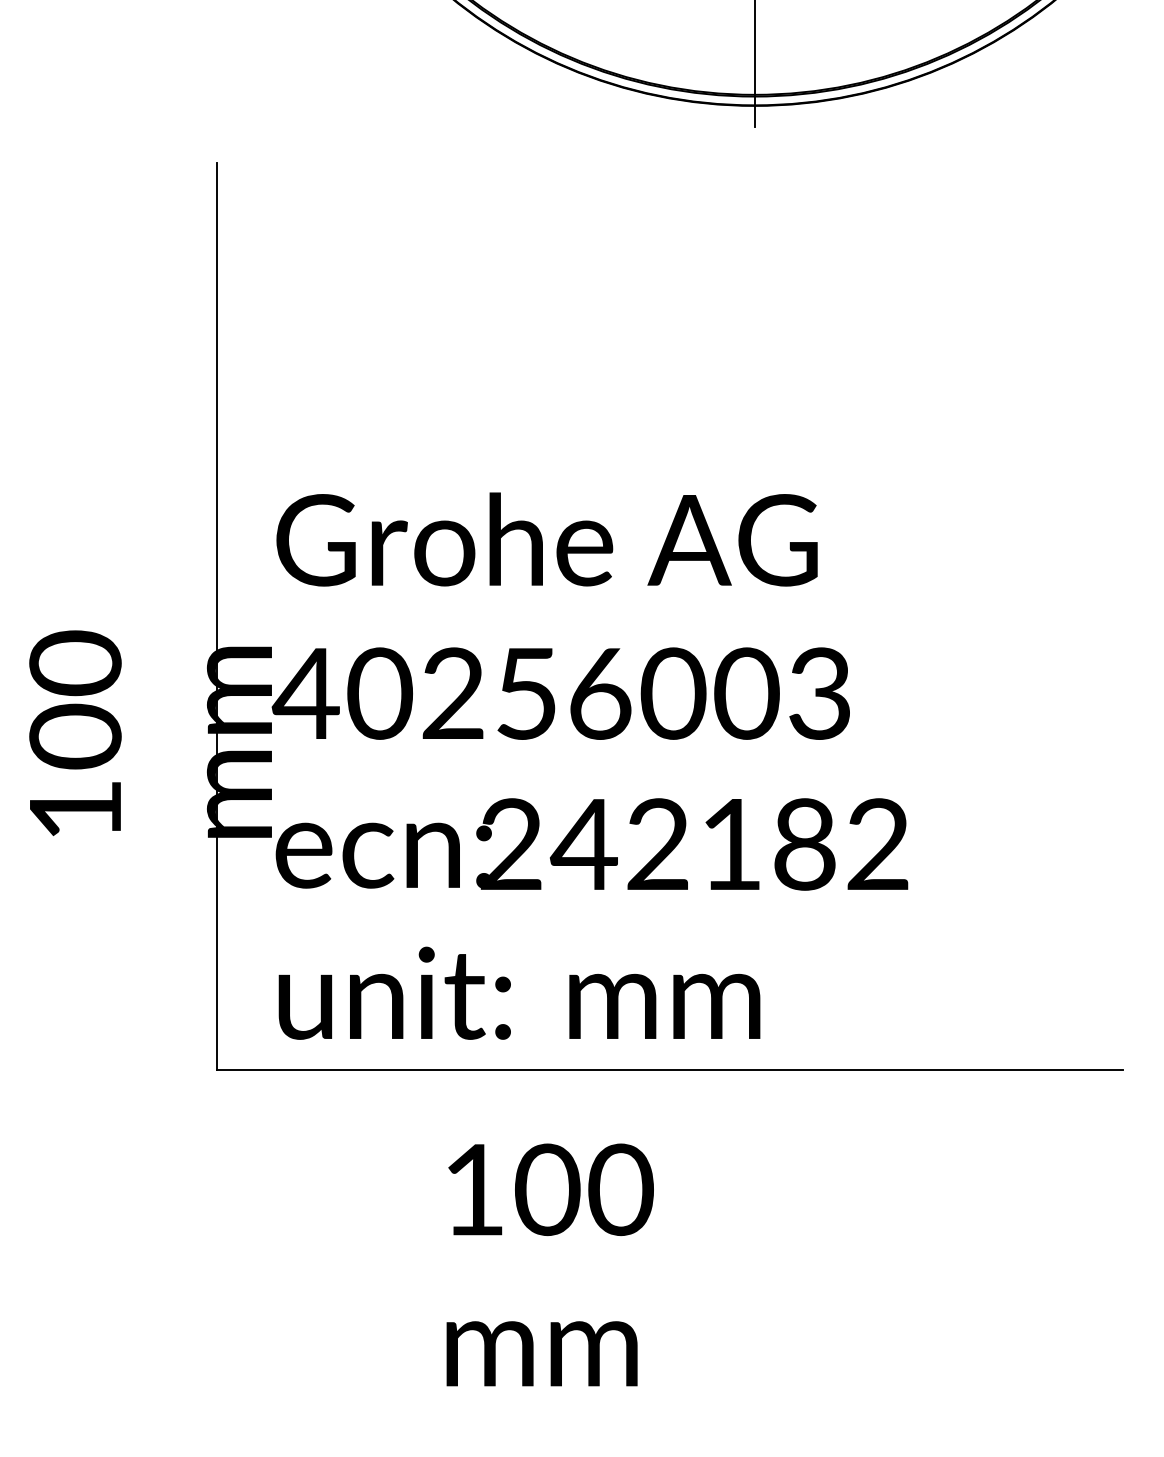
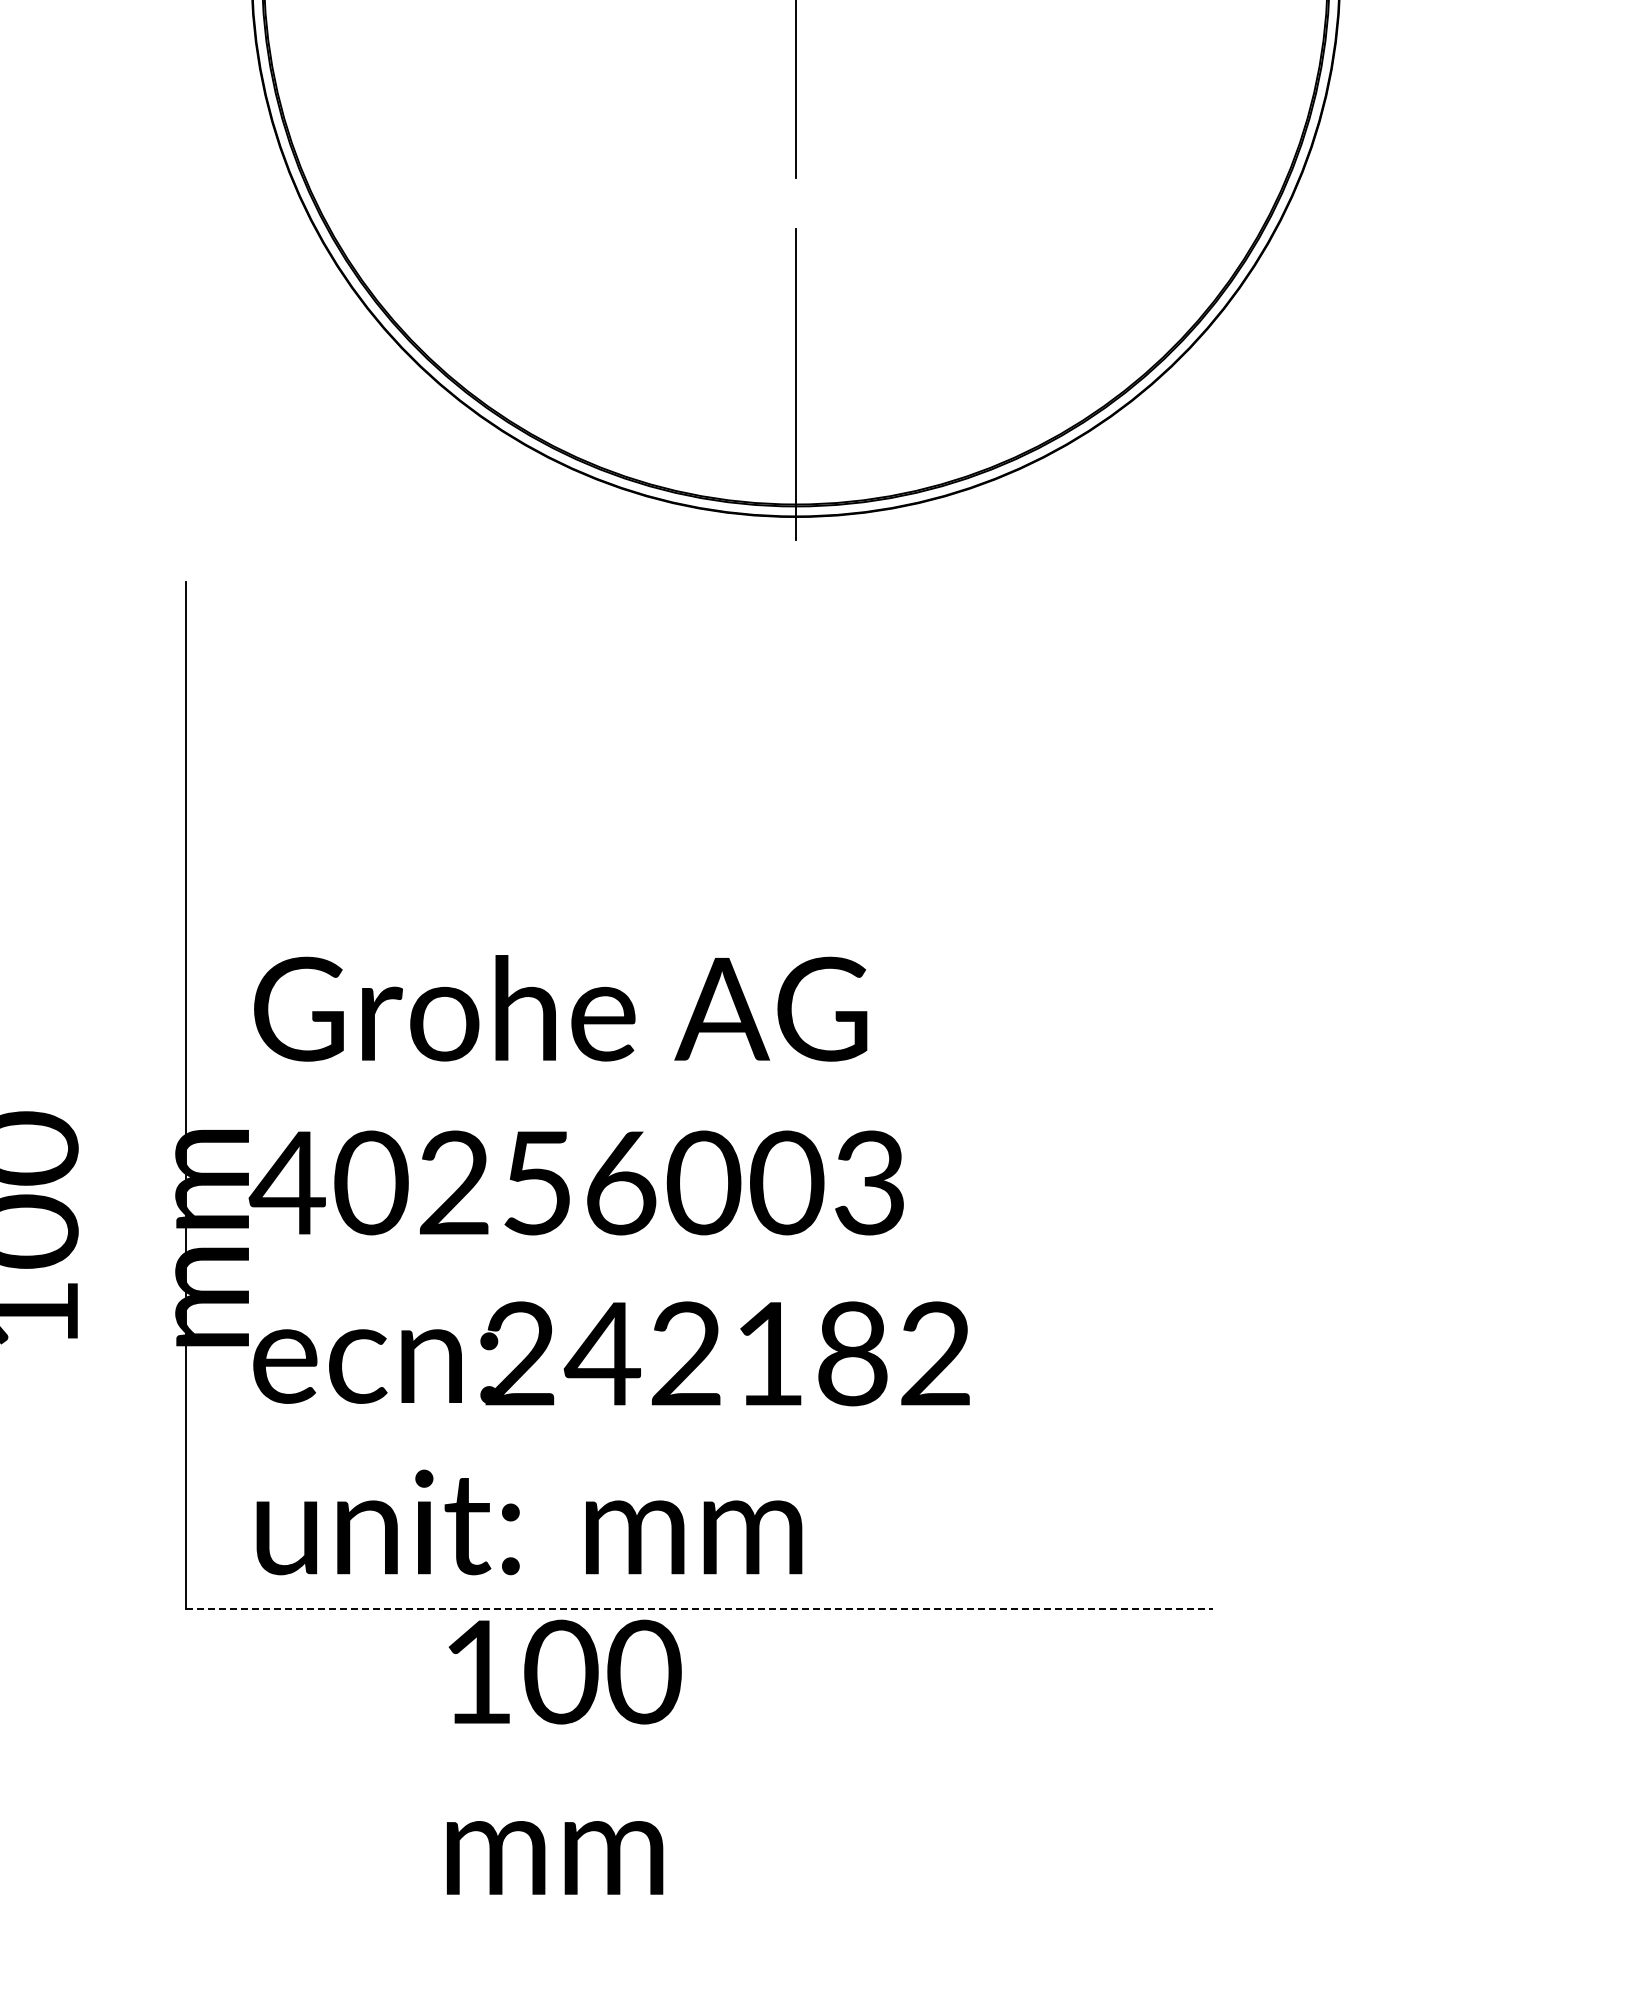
line: (670, 1070) -> (700, 1609), solid -> dashed
text: (550, 1264) -> (564, 1756), moved

